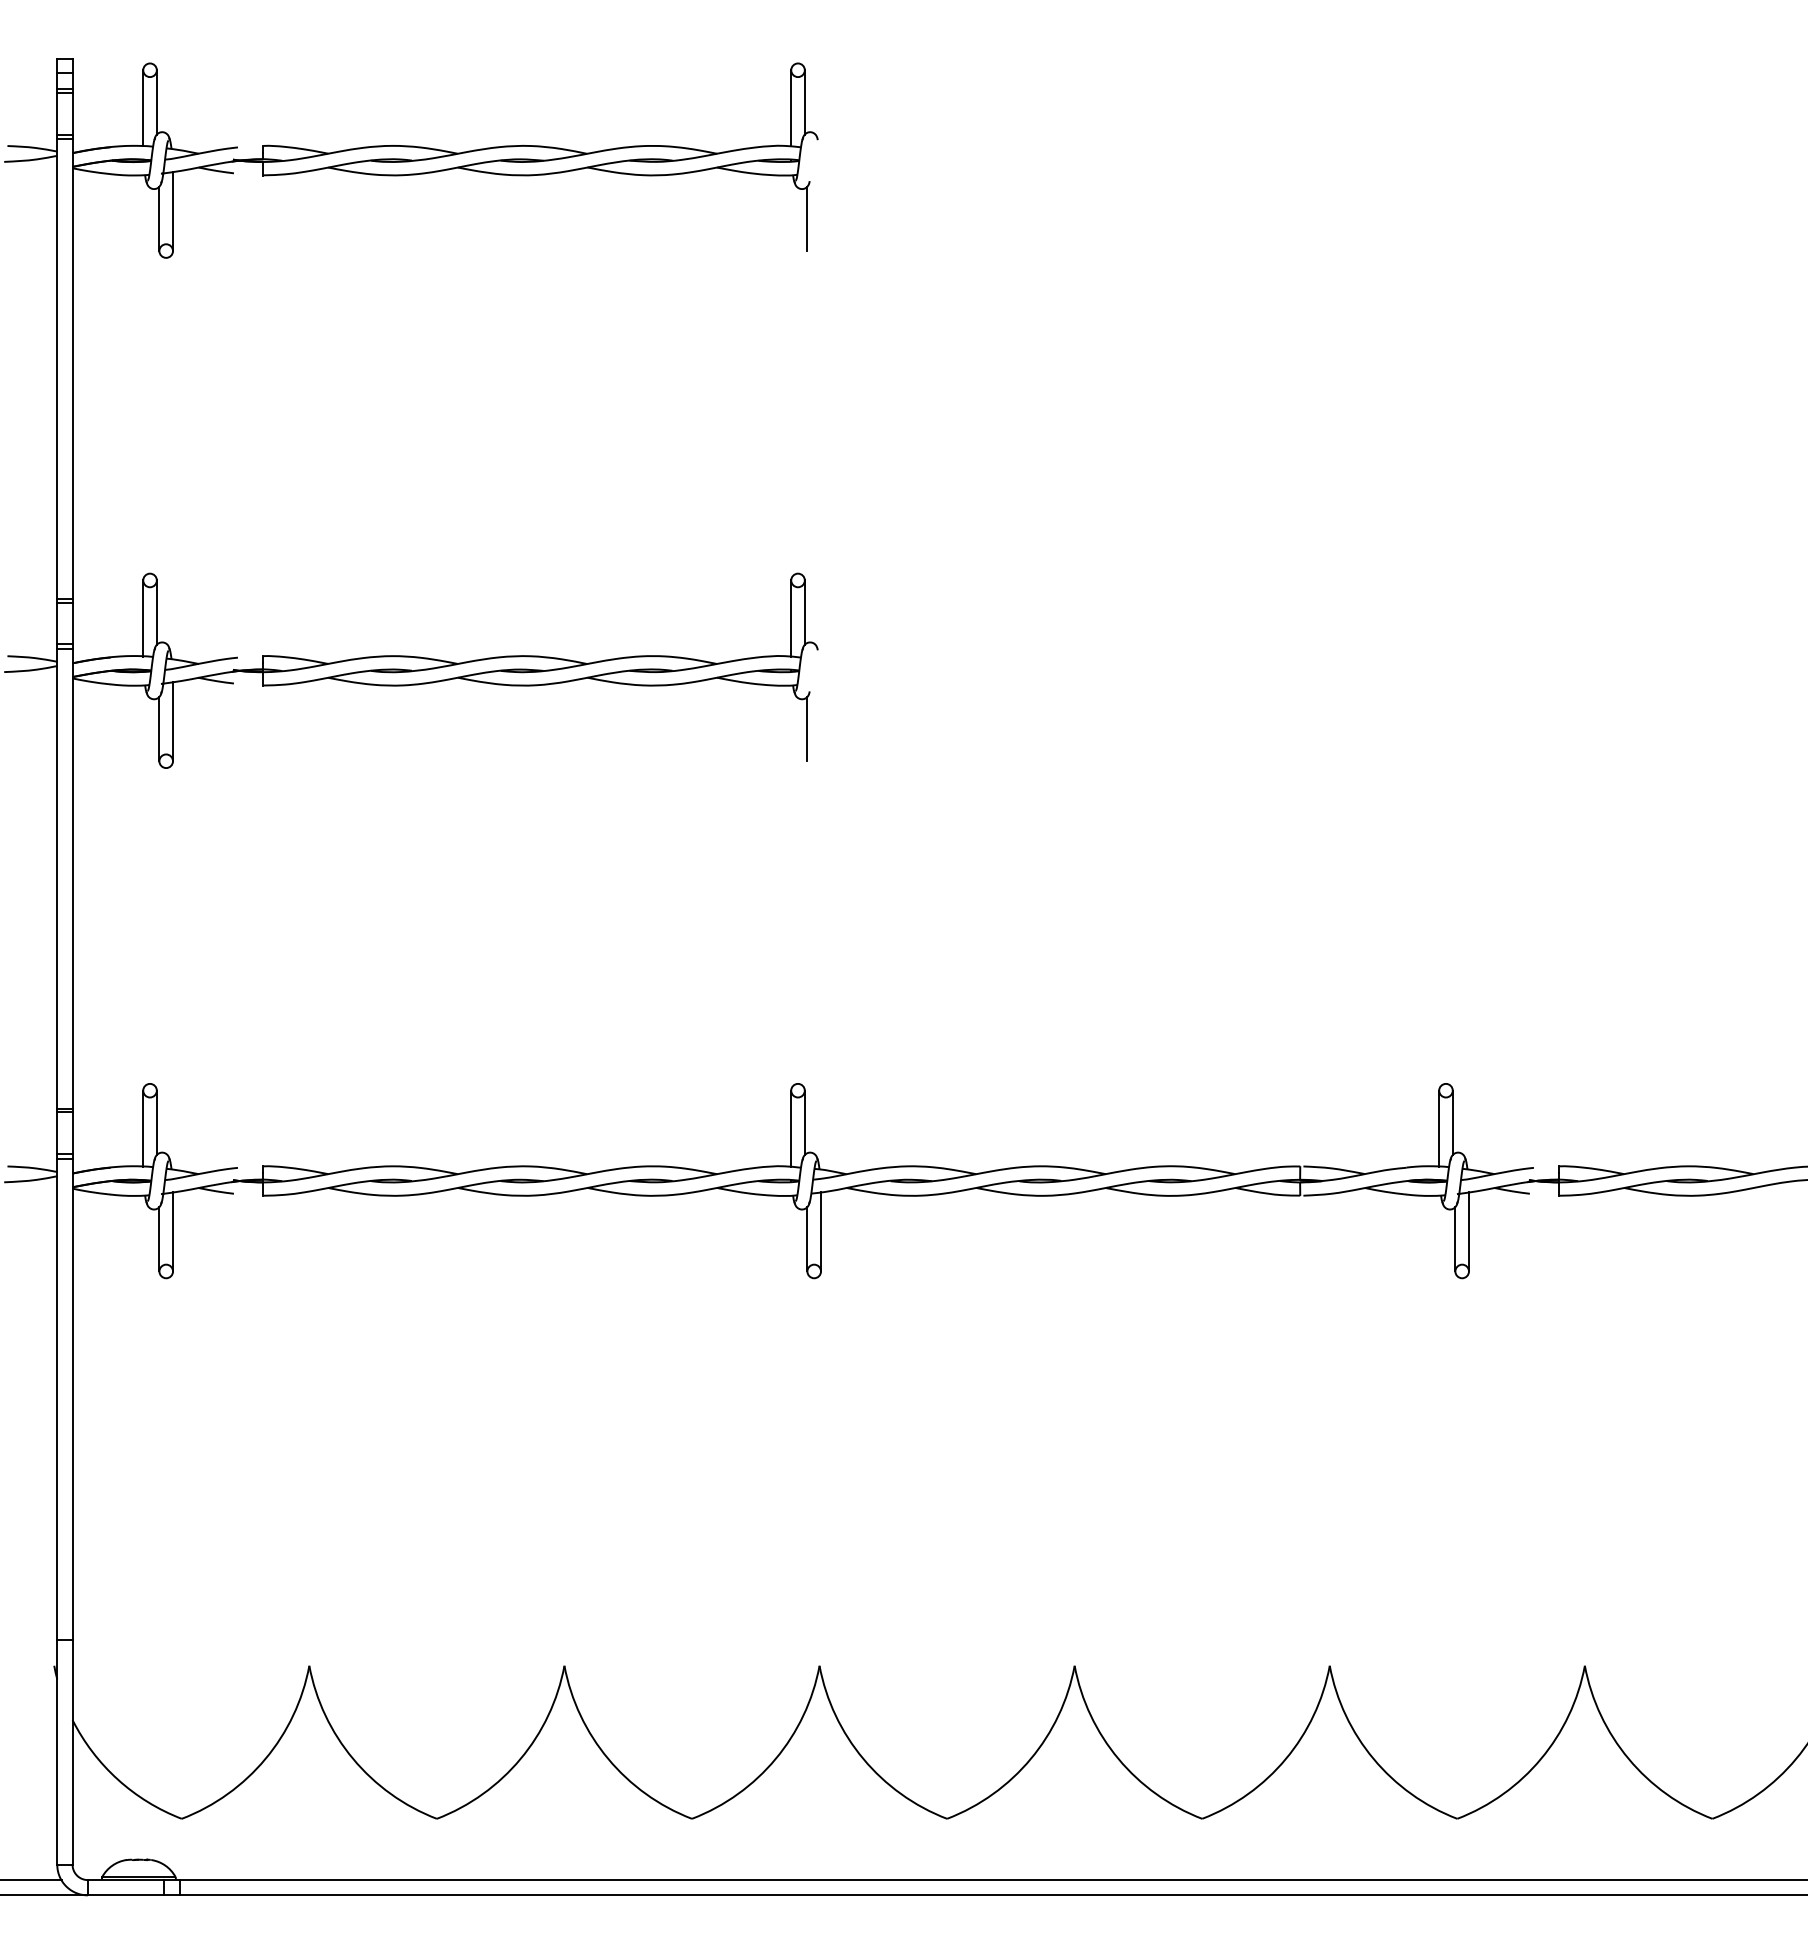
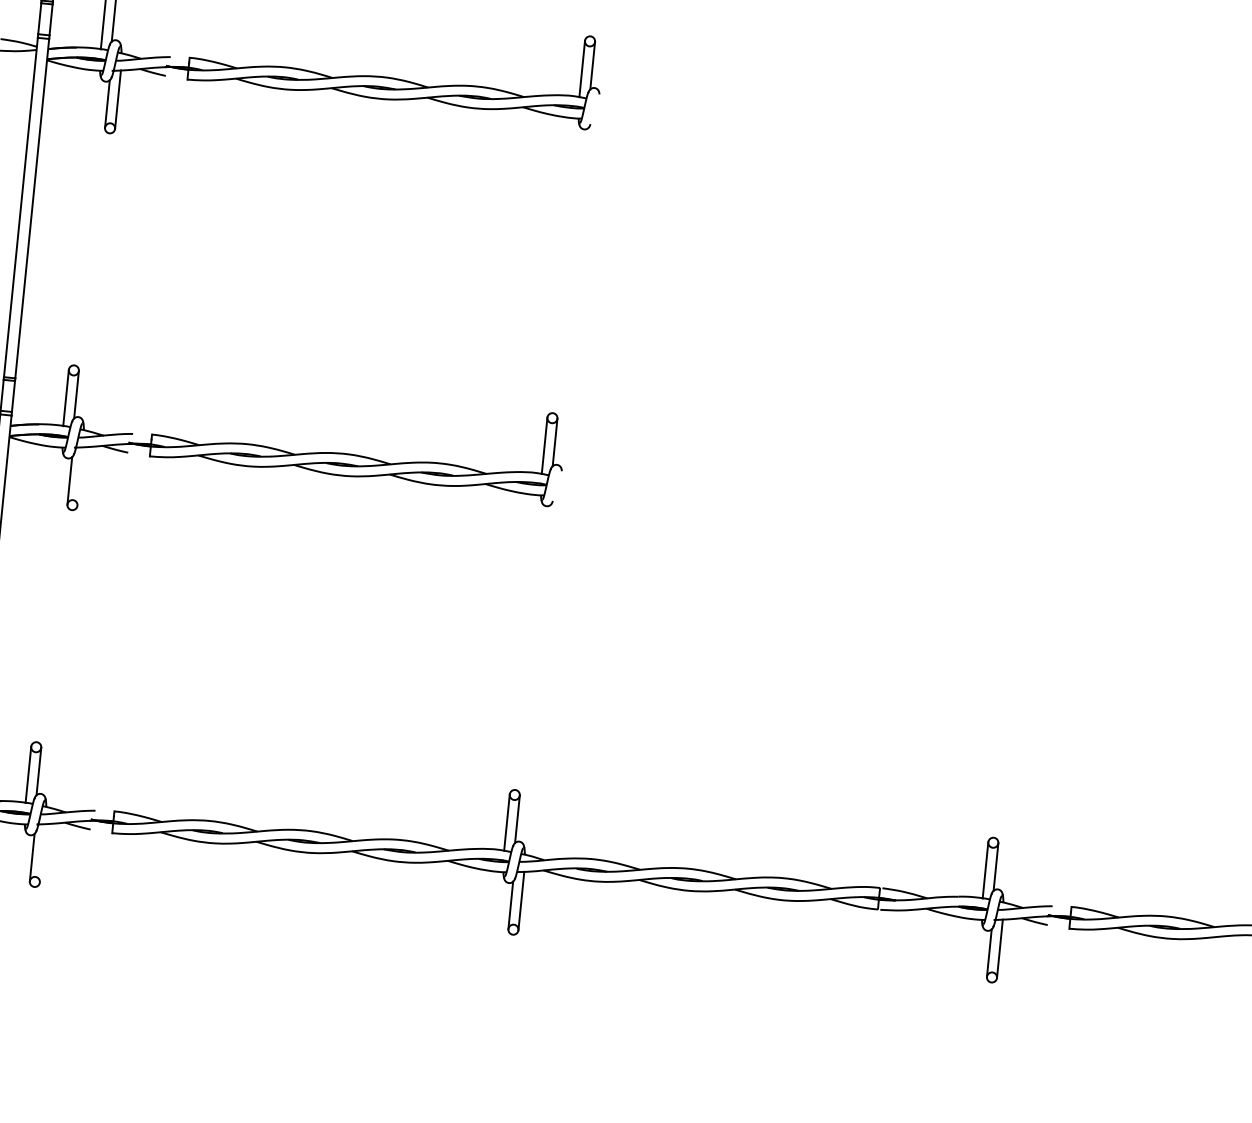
line: (807, 218) -> (586, 151), removed
line: (173, 721) -> (80, 476), removed
line: (807, 728) -> (548, 528), removed
line: (173, 1231) -> (43, 852), removed

